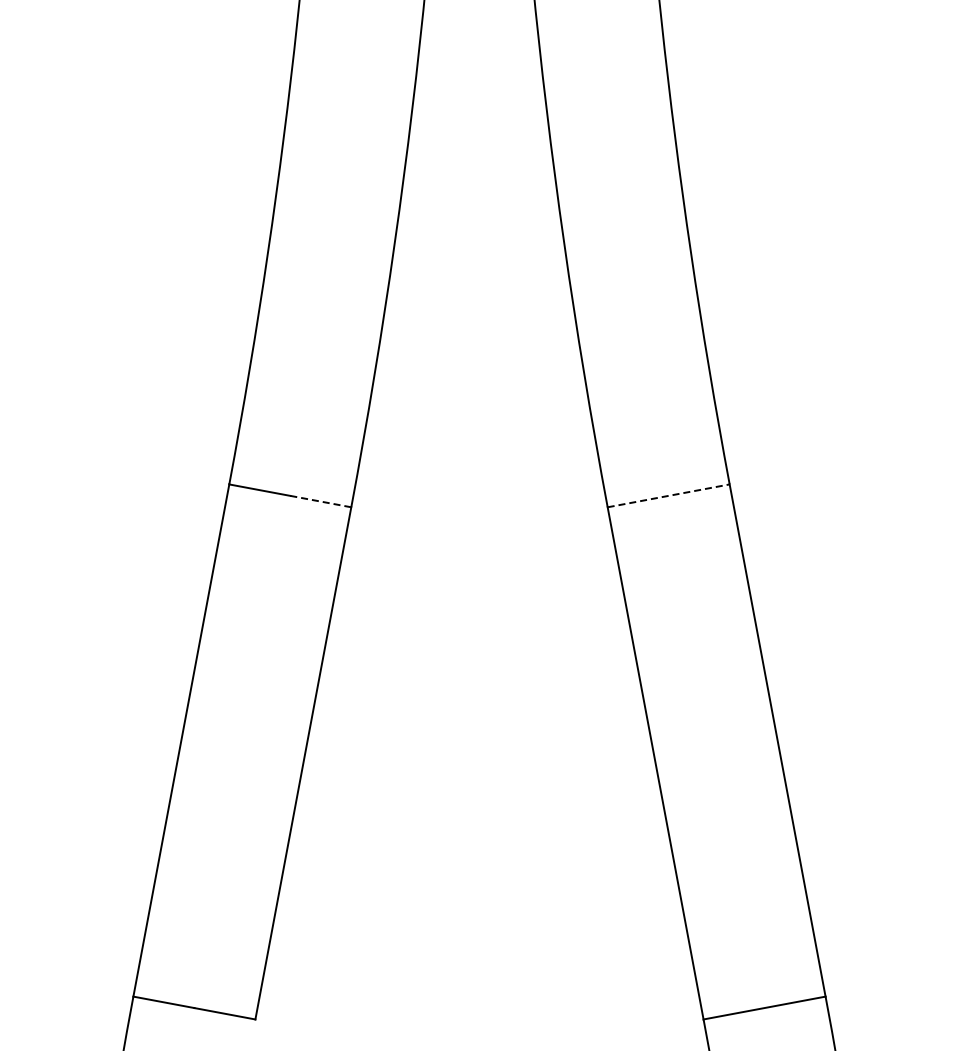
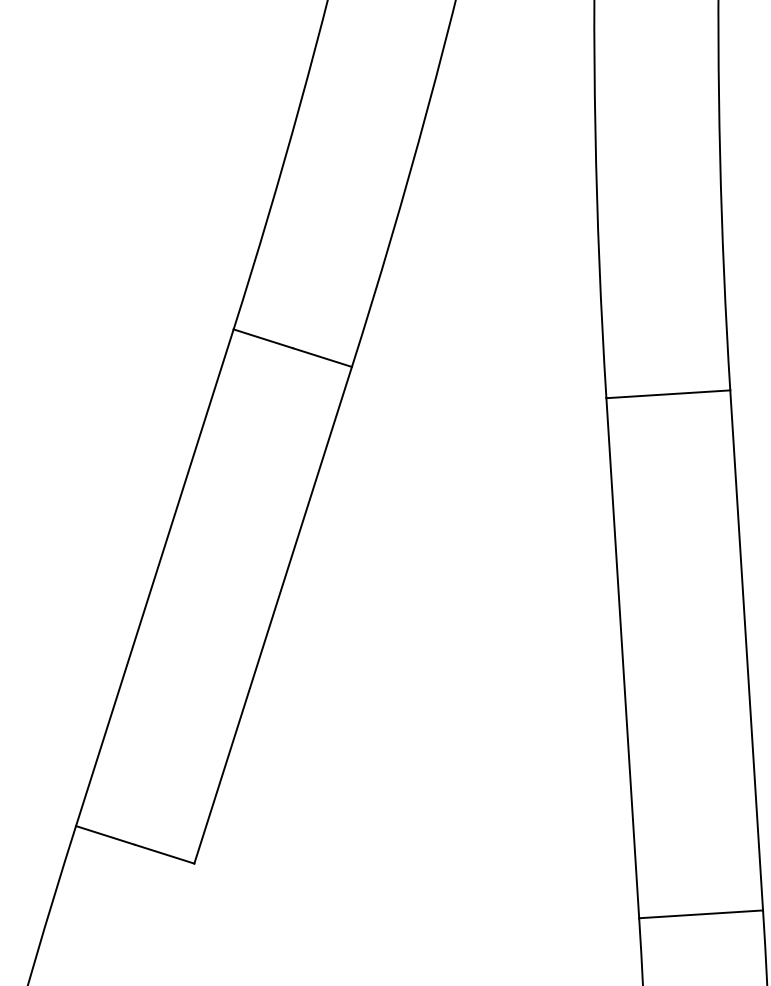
line: (669, 495) -> (669, 394), dashed -> solid
line: (321, 501) -> (323, 357), dashed -> solid

